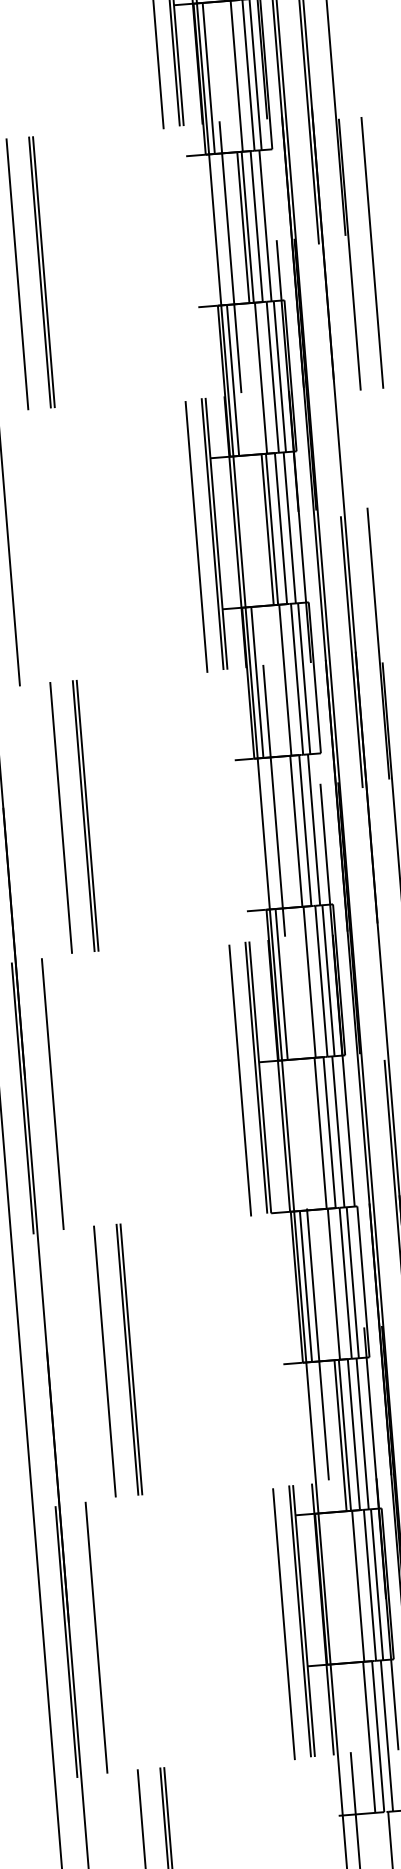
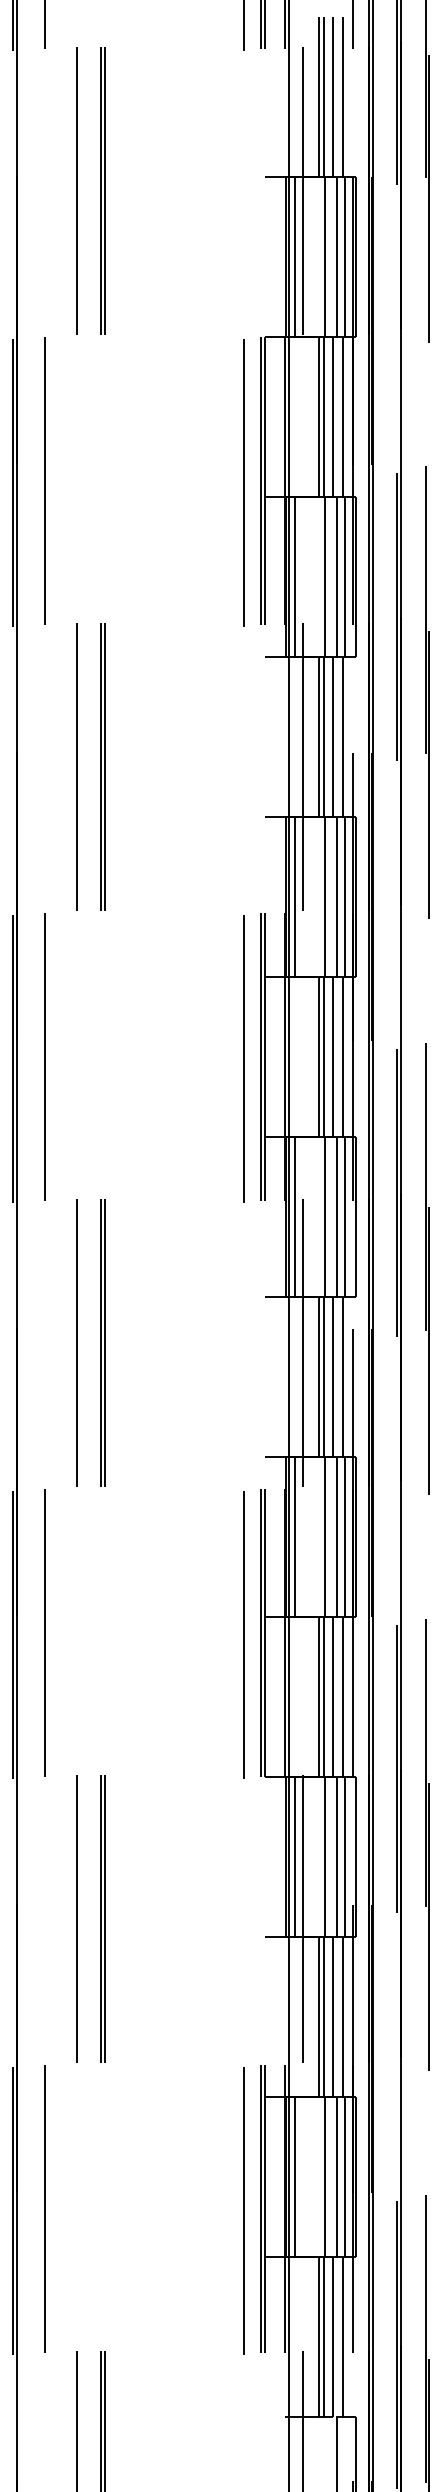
line: (292, 831) -> (319, 1377), added
line: (316, 1133) -> (319, 1697), added
line: (330, 1588) -> (295, 2177), added
line: (365, 1737) -> (319, 2337), added

